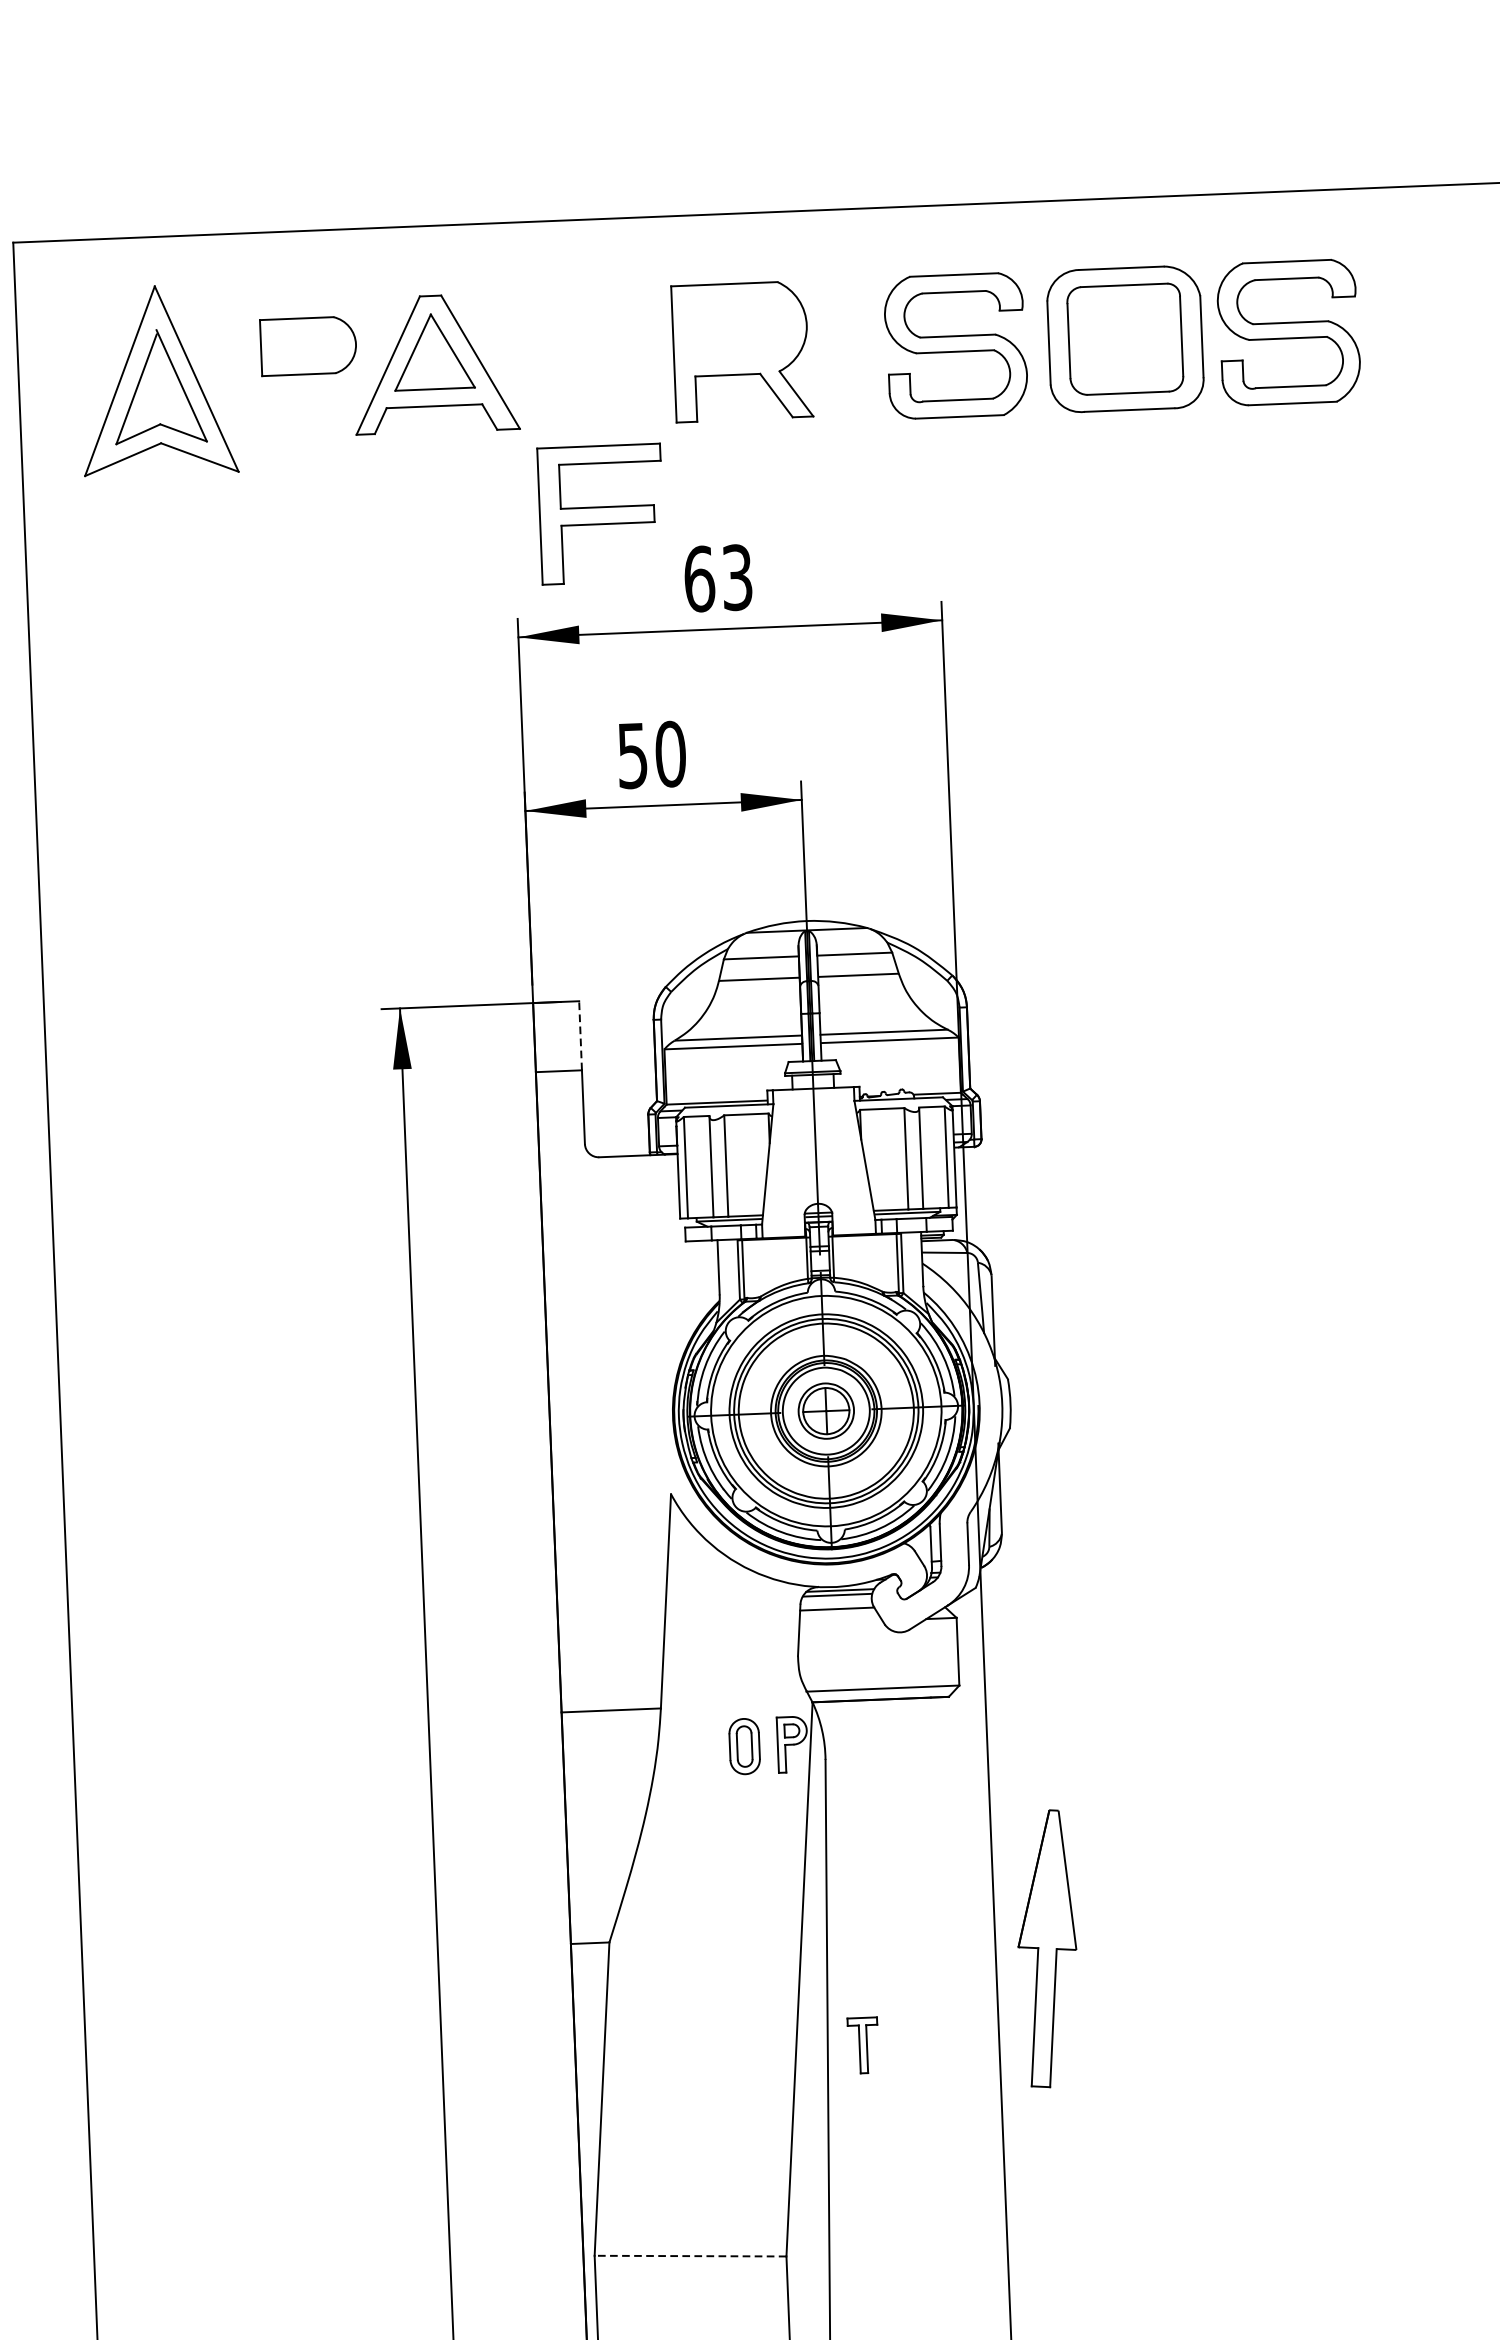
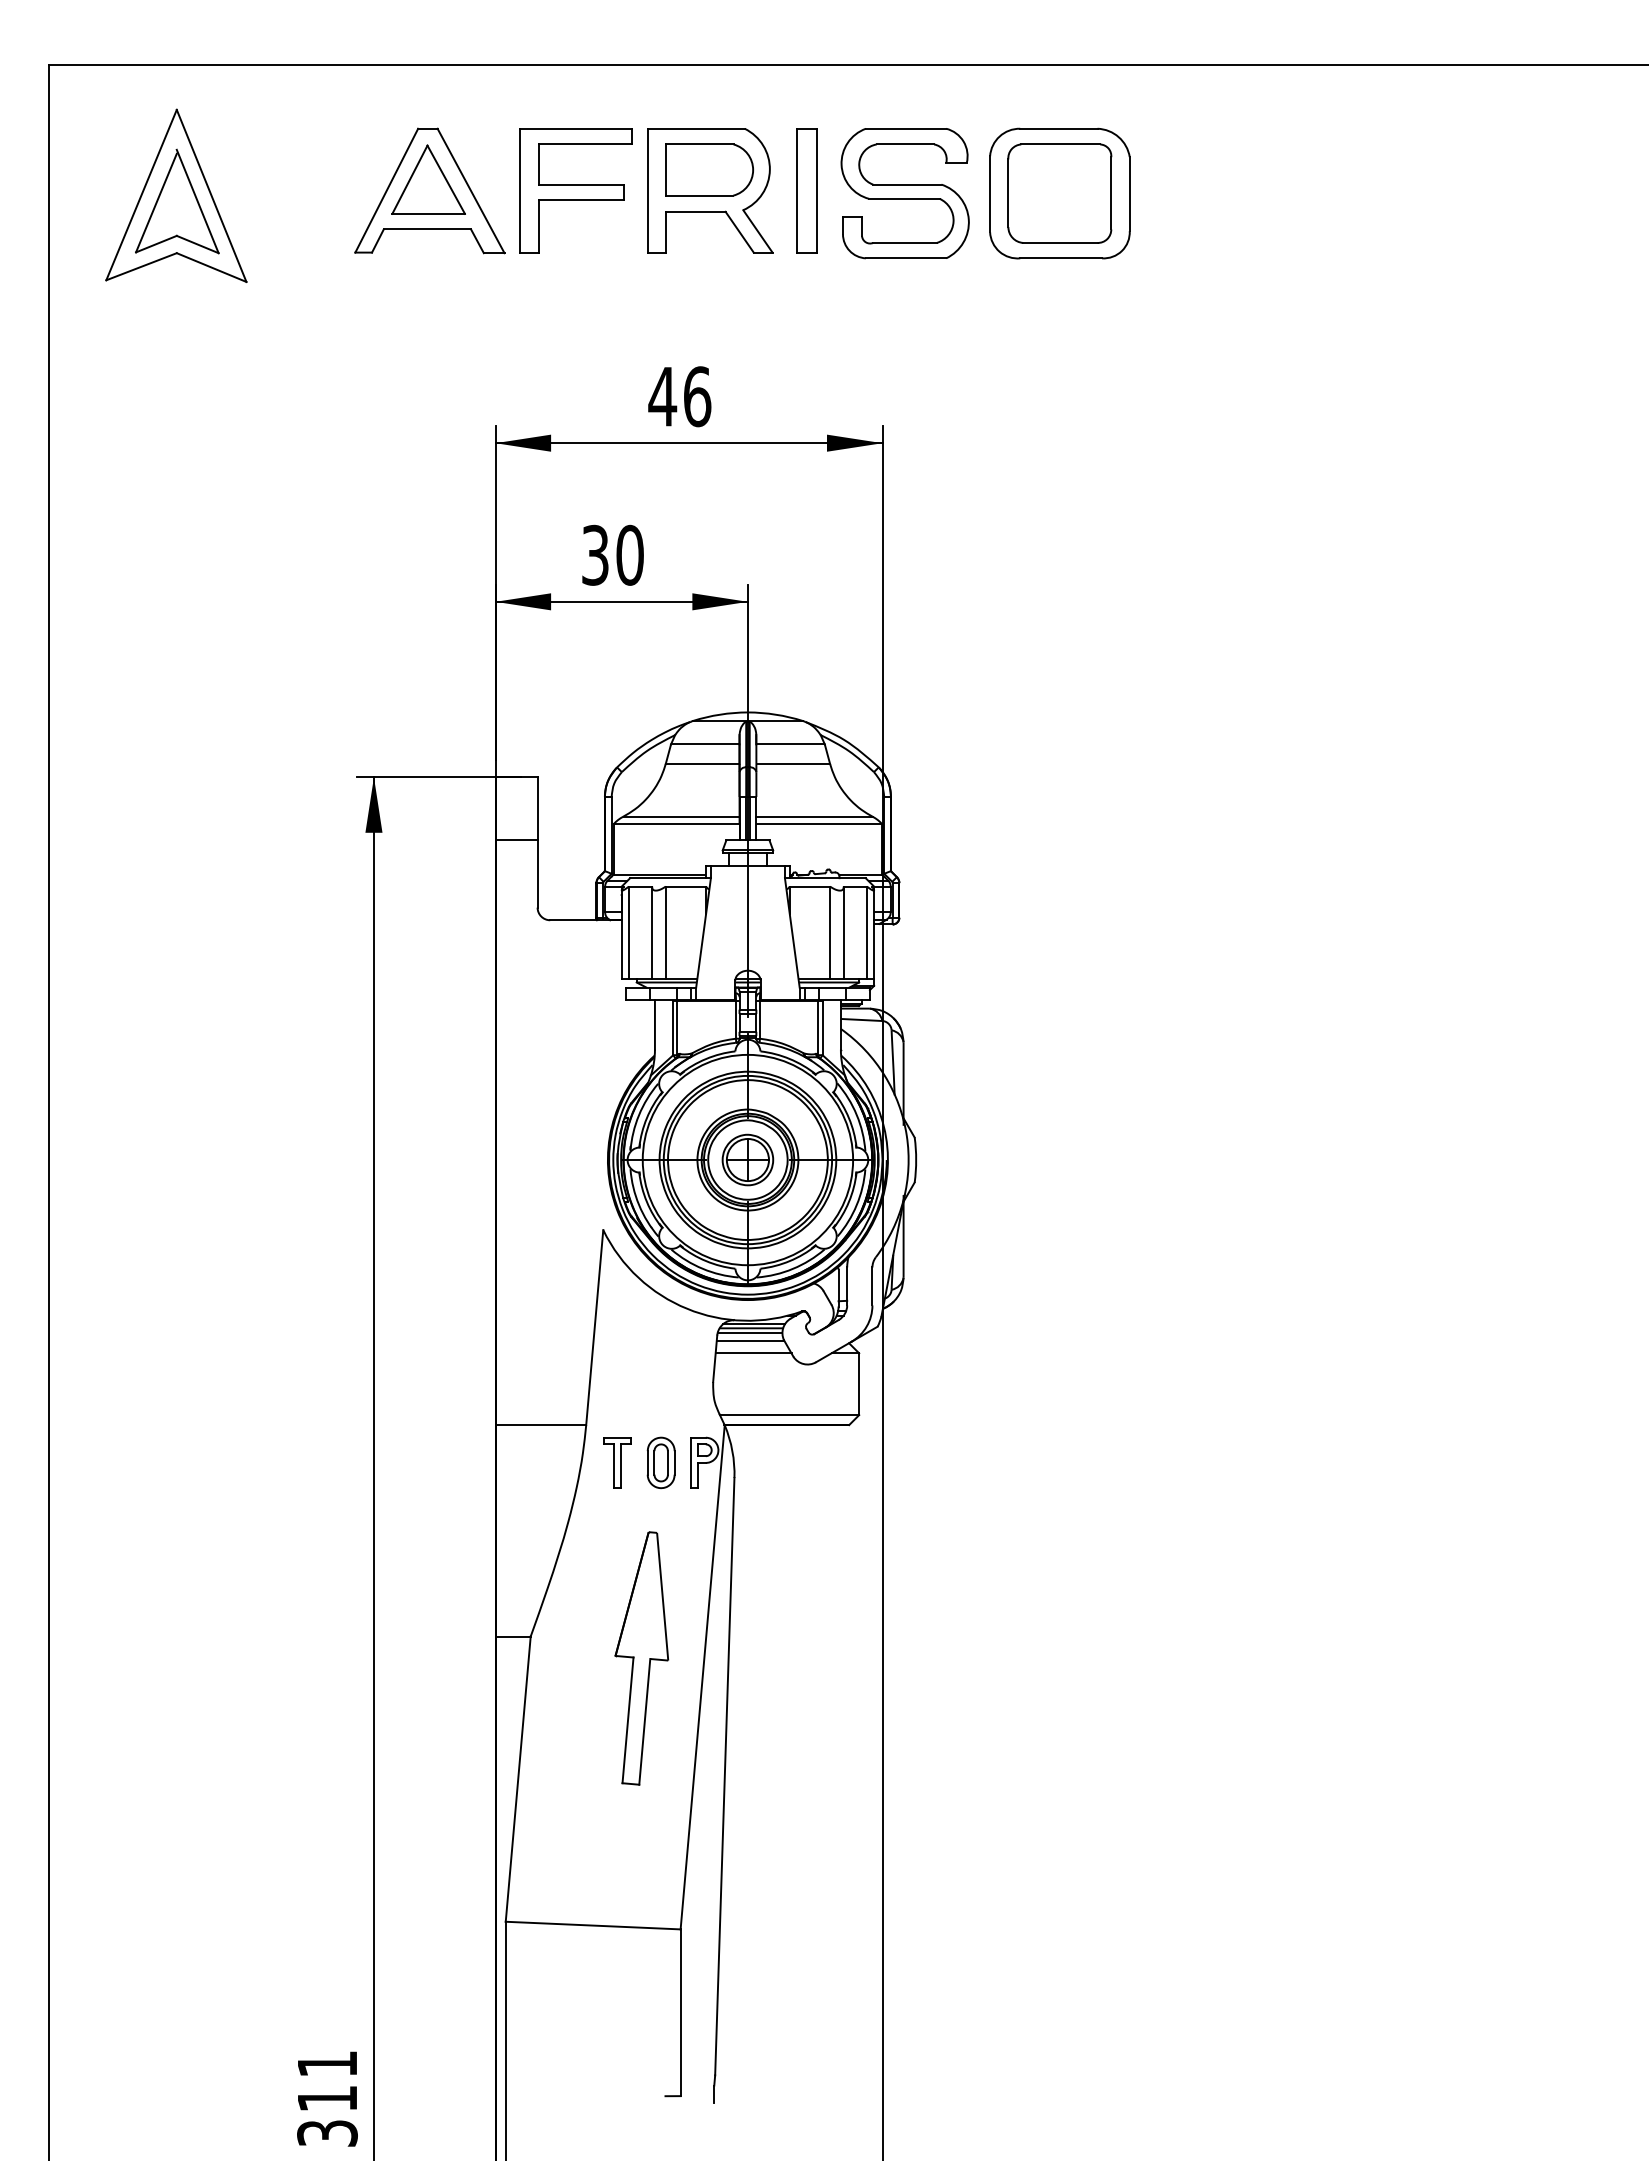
part: (1288, 332) -> (1208, 193), removed
part: (308, 345) -> (709, 169), moved
part: (847, 346) -> (806, 190), added
part: (601, 513) -> (575, 190), moved
text: (717, 578) -> (679, 396), 63 -> 46
text: (632, 754) -> (595, 554), 50 -> 30
line: (580, 1035) -> (537, 808), dashed -> solid
line: (835, 1599) -> (749, 1332), added
line: (840, 1622) -> (753, 1353), added
part: (1047, 1948) -> (641, 1658), moved
part: (863, 2045) -> (617, 1462), moved
line: (690, 2256) -> (593, 1925), dashed -> solid

